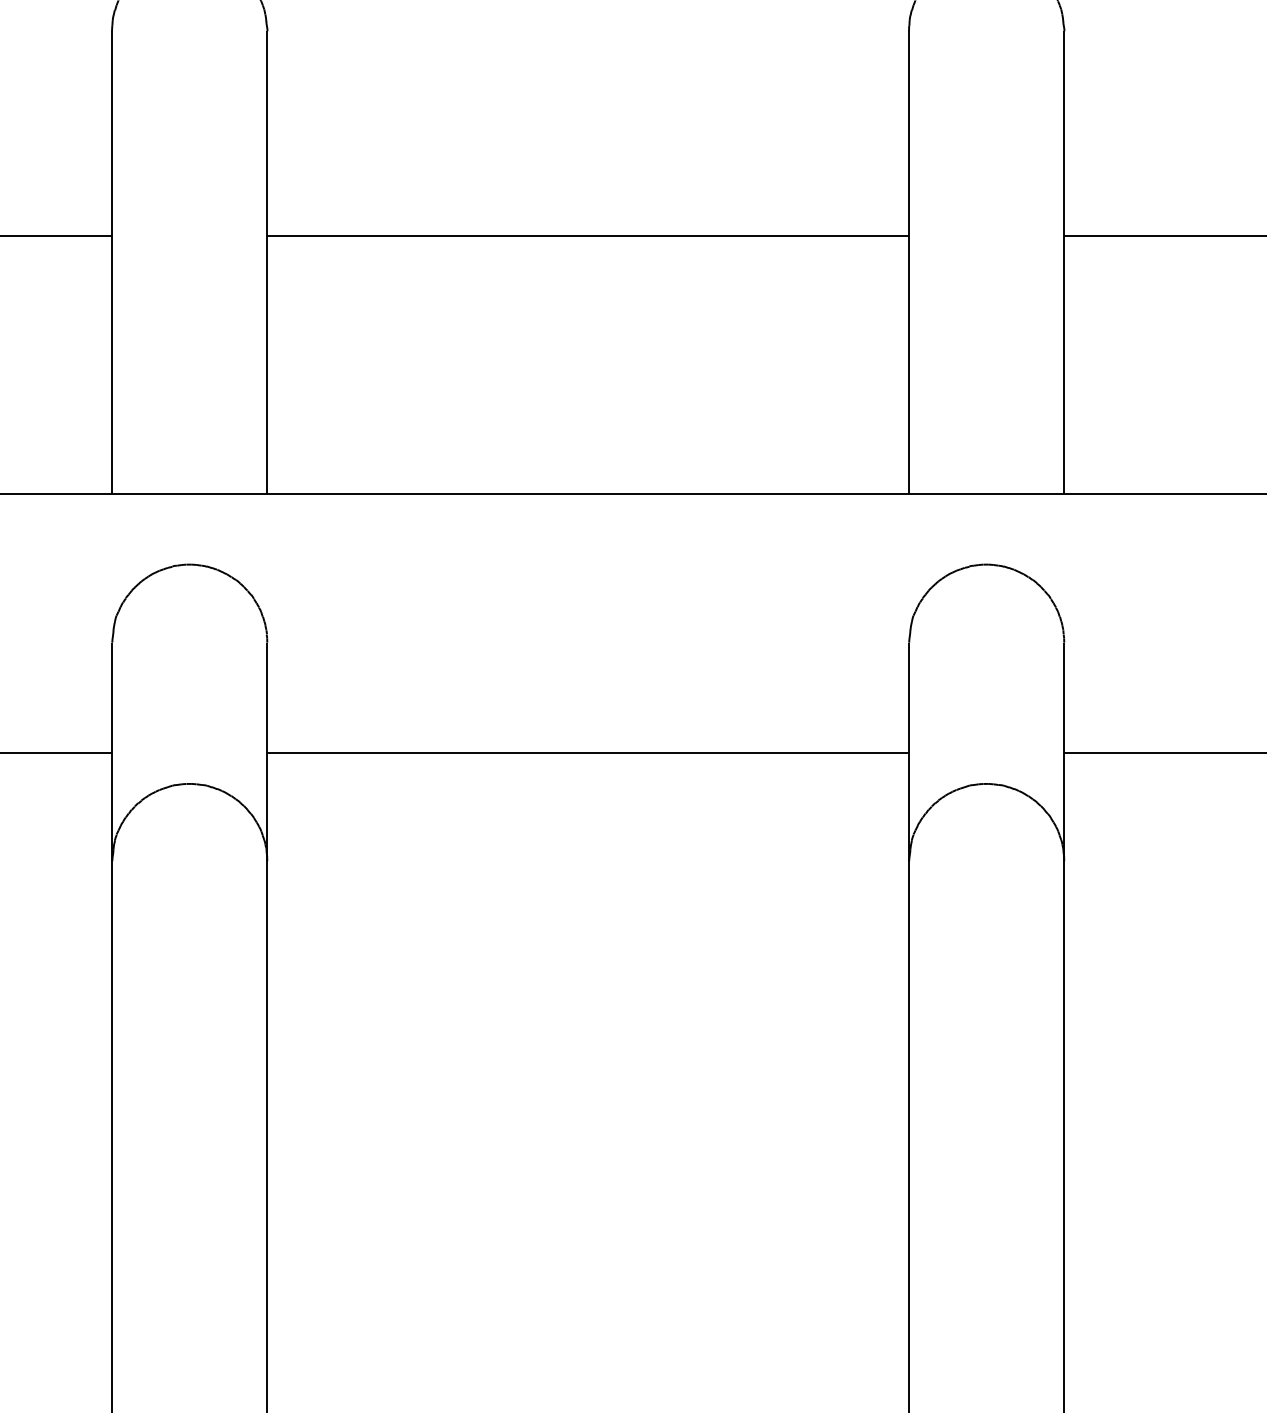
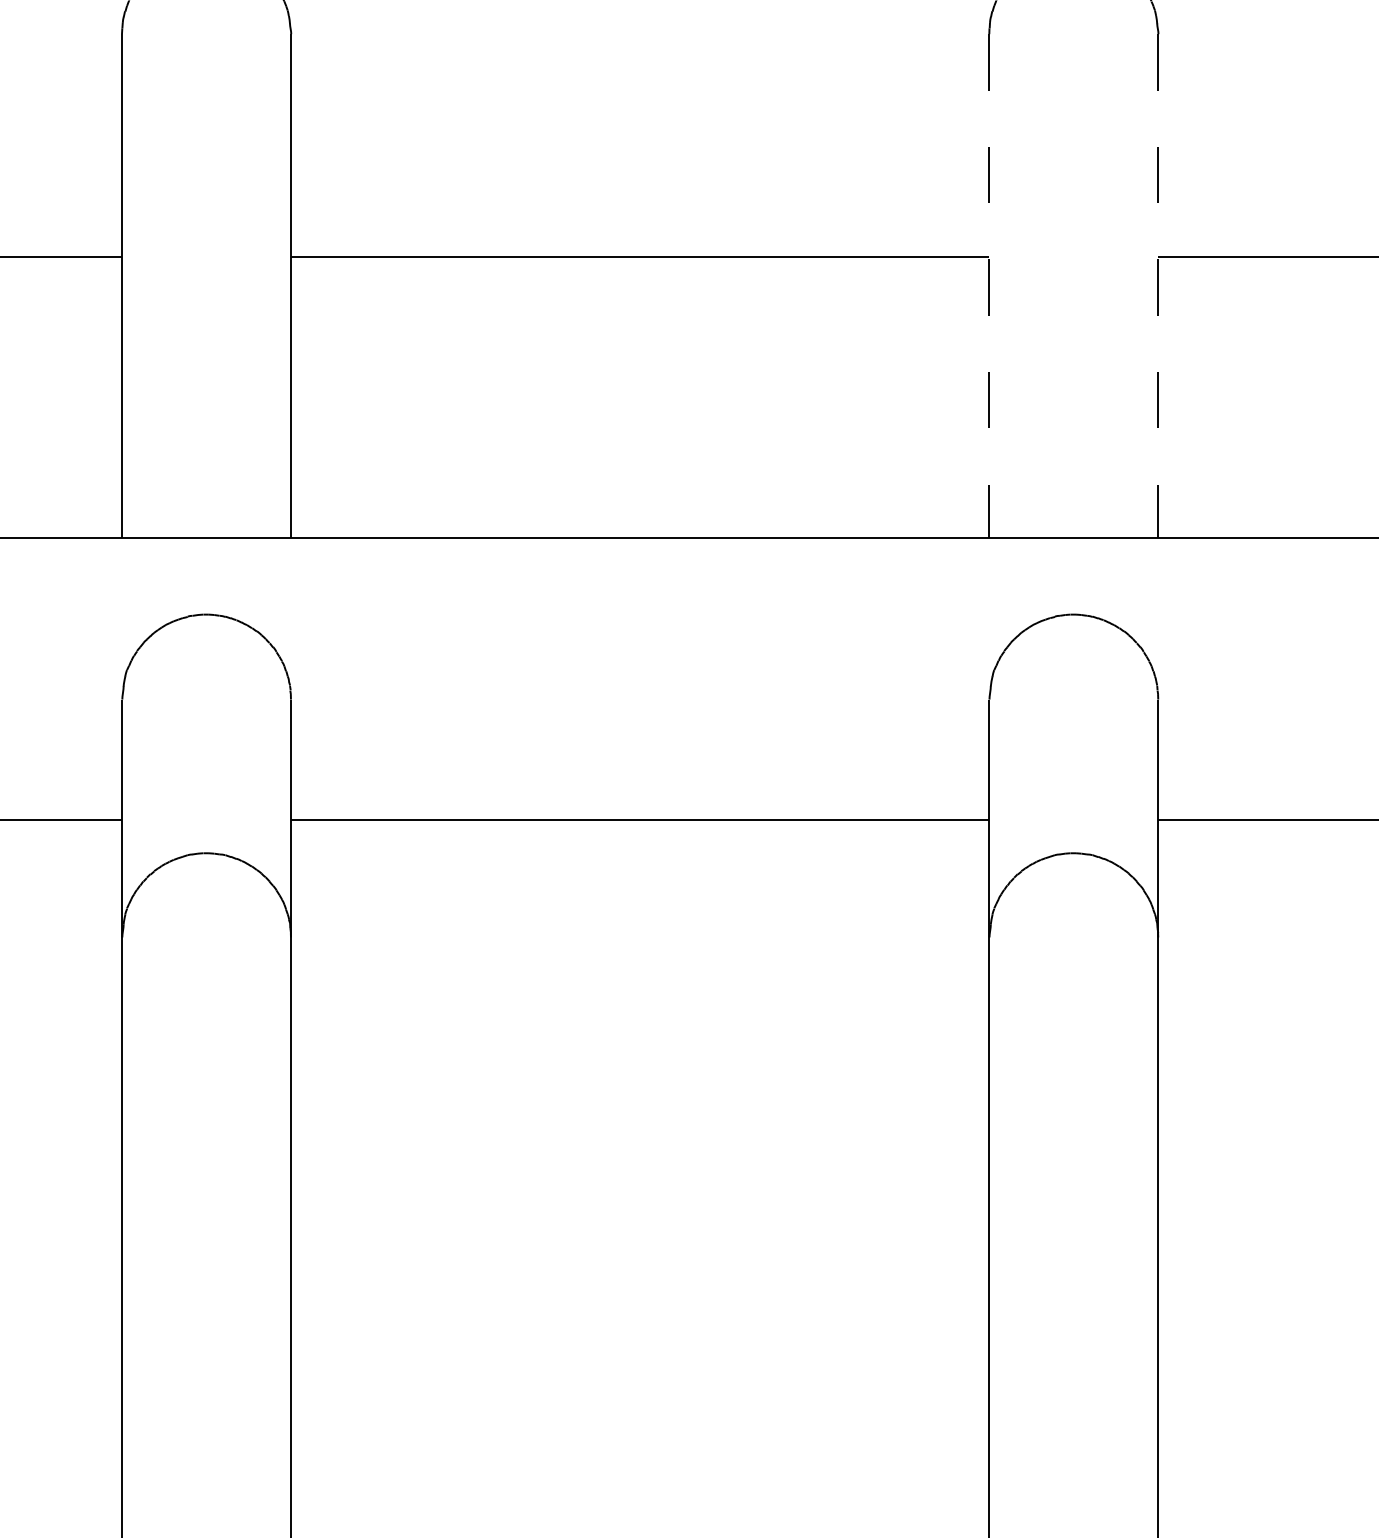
line: (909, 262) -> (989, 285), solid -> dashed
line: (1064, 262) -> (1158, 285), solid -> dashed

